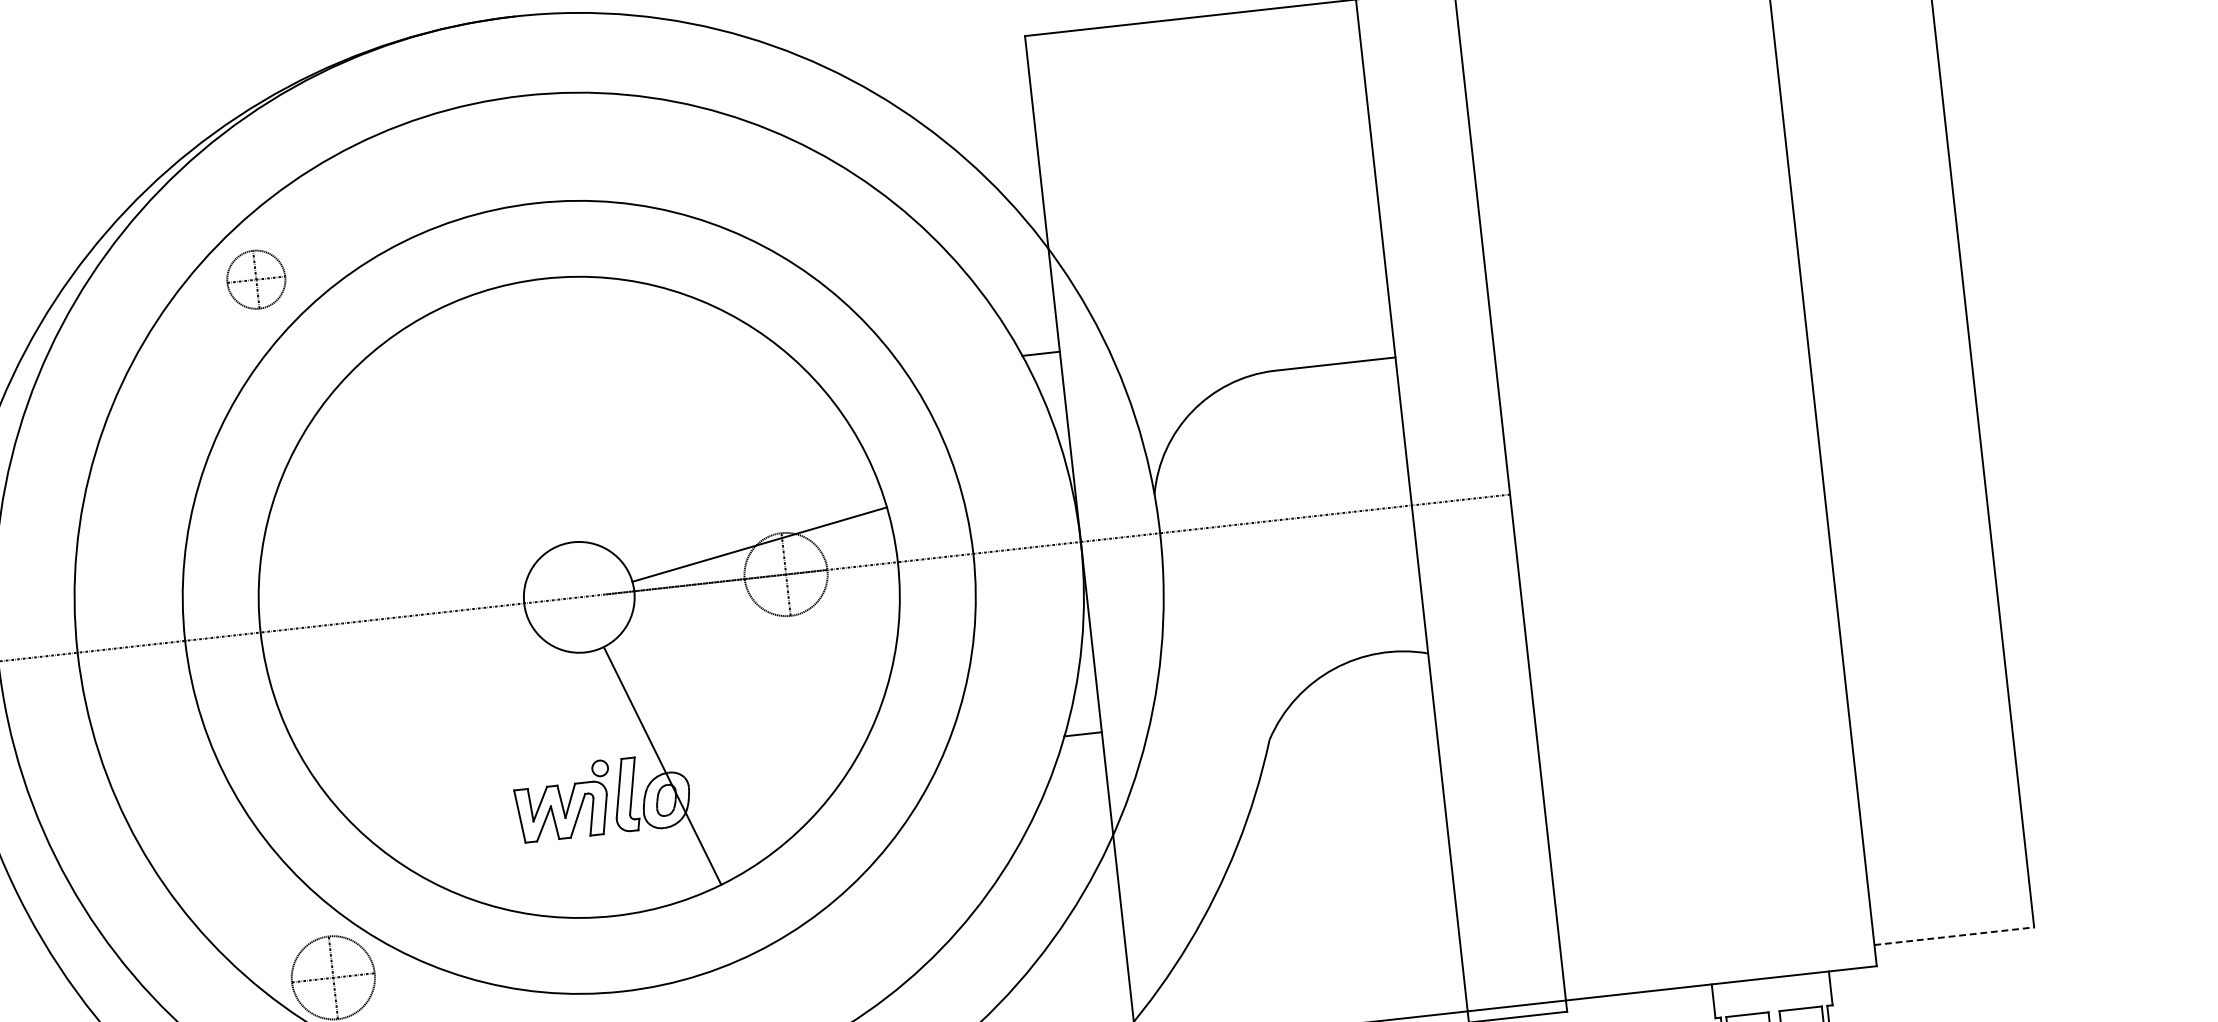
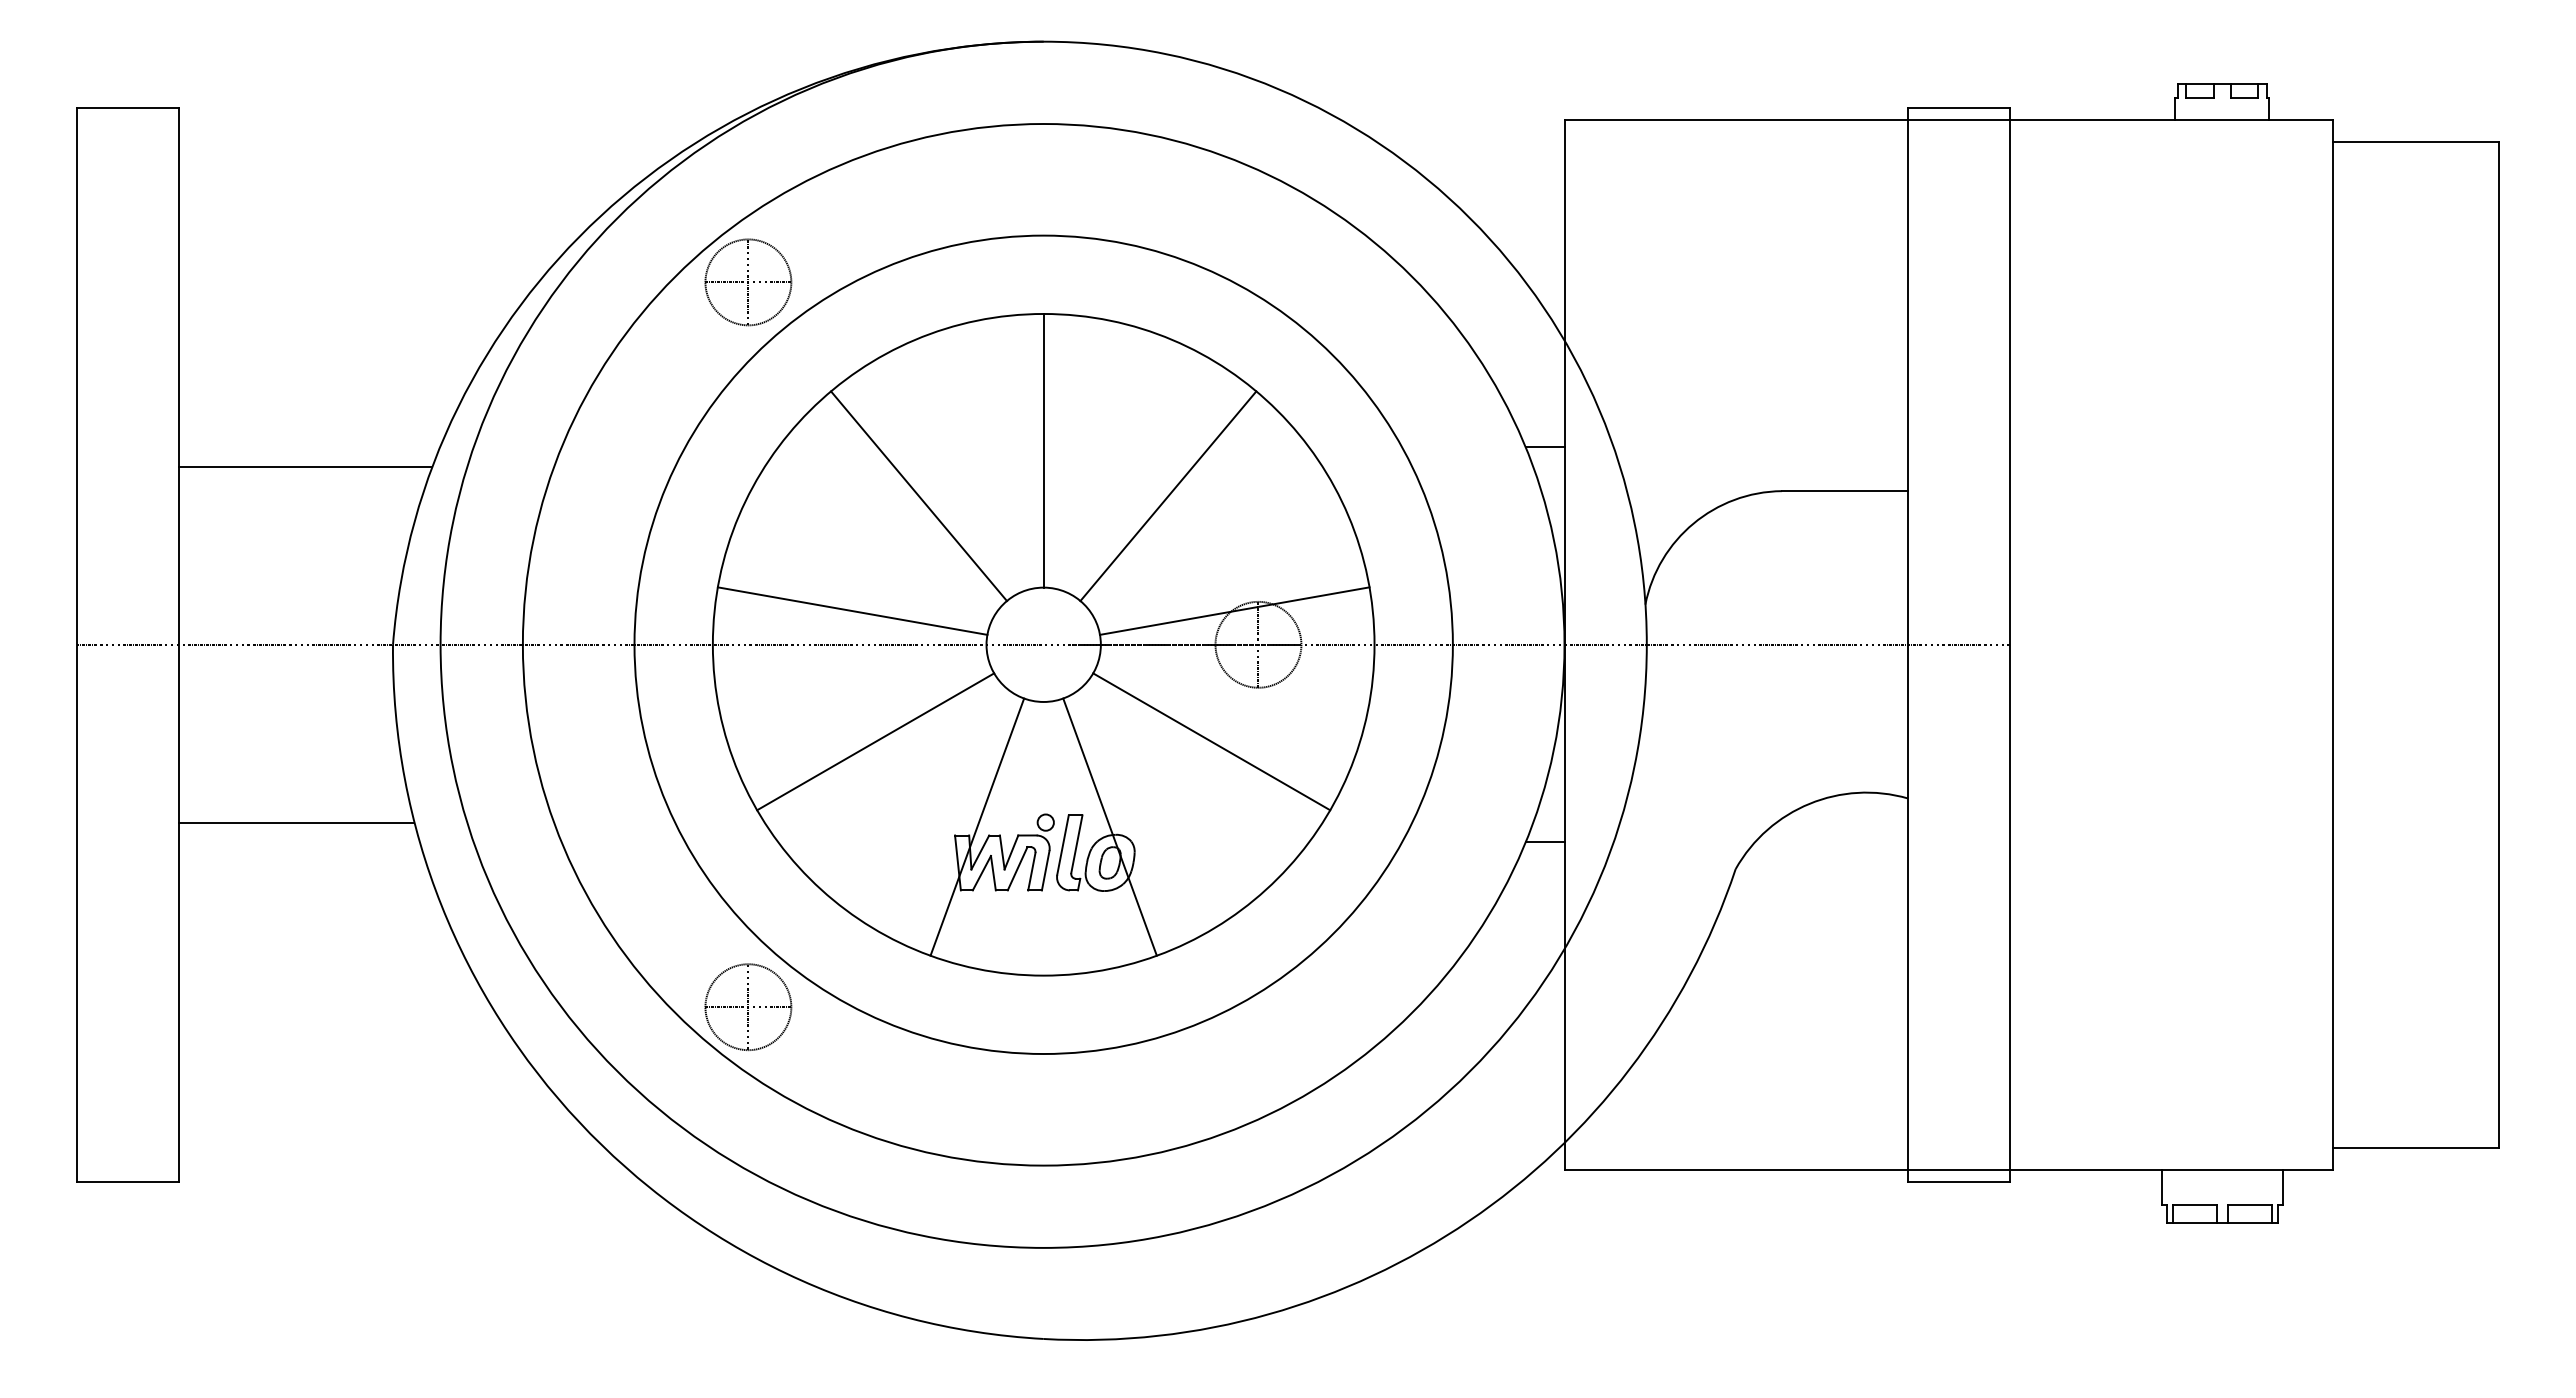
part: (256, 279) -> (748, 282), size x1.43
line: (558, 410) -> (1043, 450), added
line: (683, 441) -> (1168, 496), added
line: (442, 467) -> (918, 496), added
line: (391, 584) -> (852, 610), added
line: (751, 672) -> (1211, 741), added
line: (427, 708) -> (875, 741), added
line: (534, 779) -> (977, 826), added
line: (1954, 936) -> (2415, 1148), dashed -> solid

